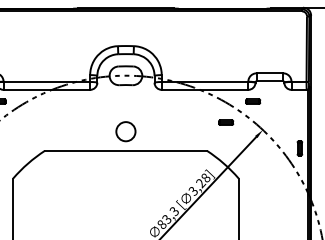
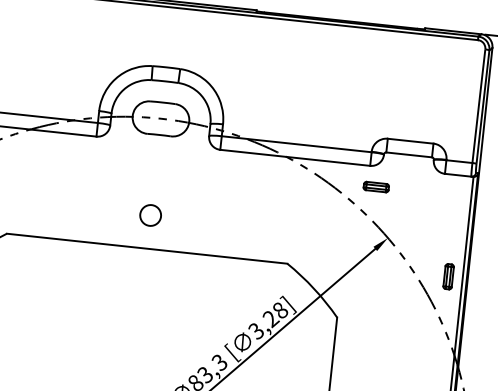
part: (226, 122) -> (326, 218), removed
circle: (125, 131) -> (149, 215), size x0.62

